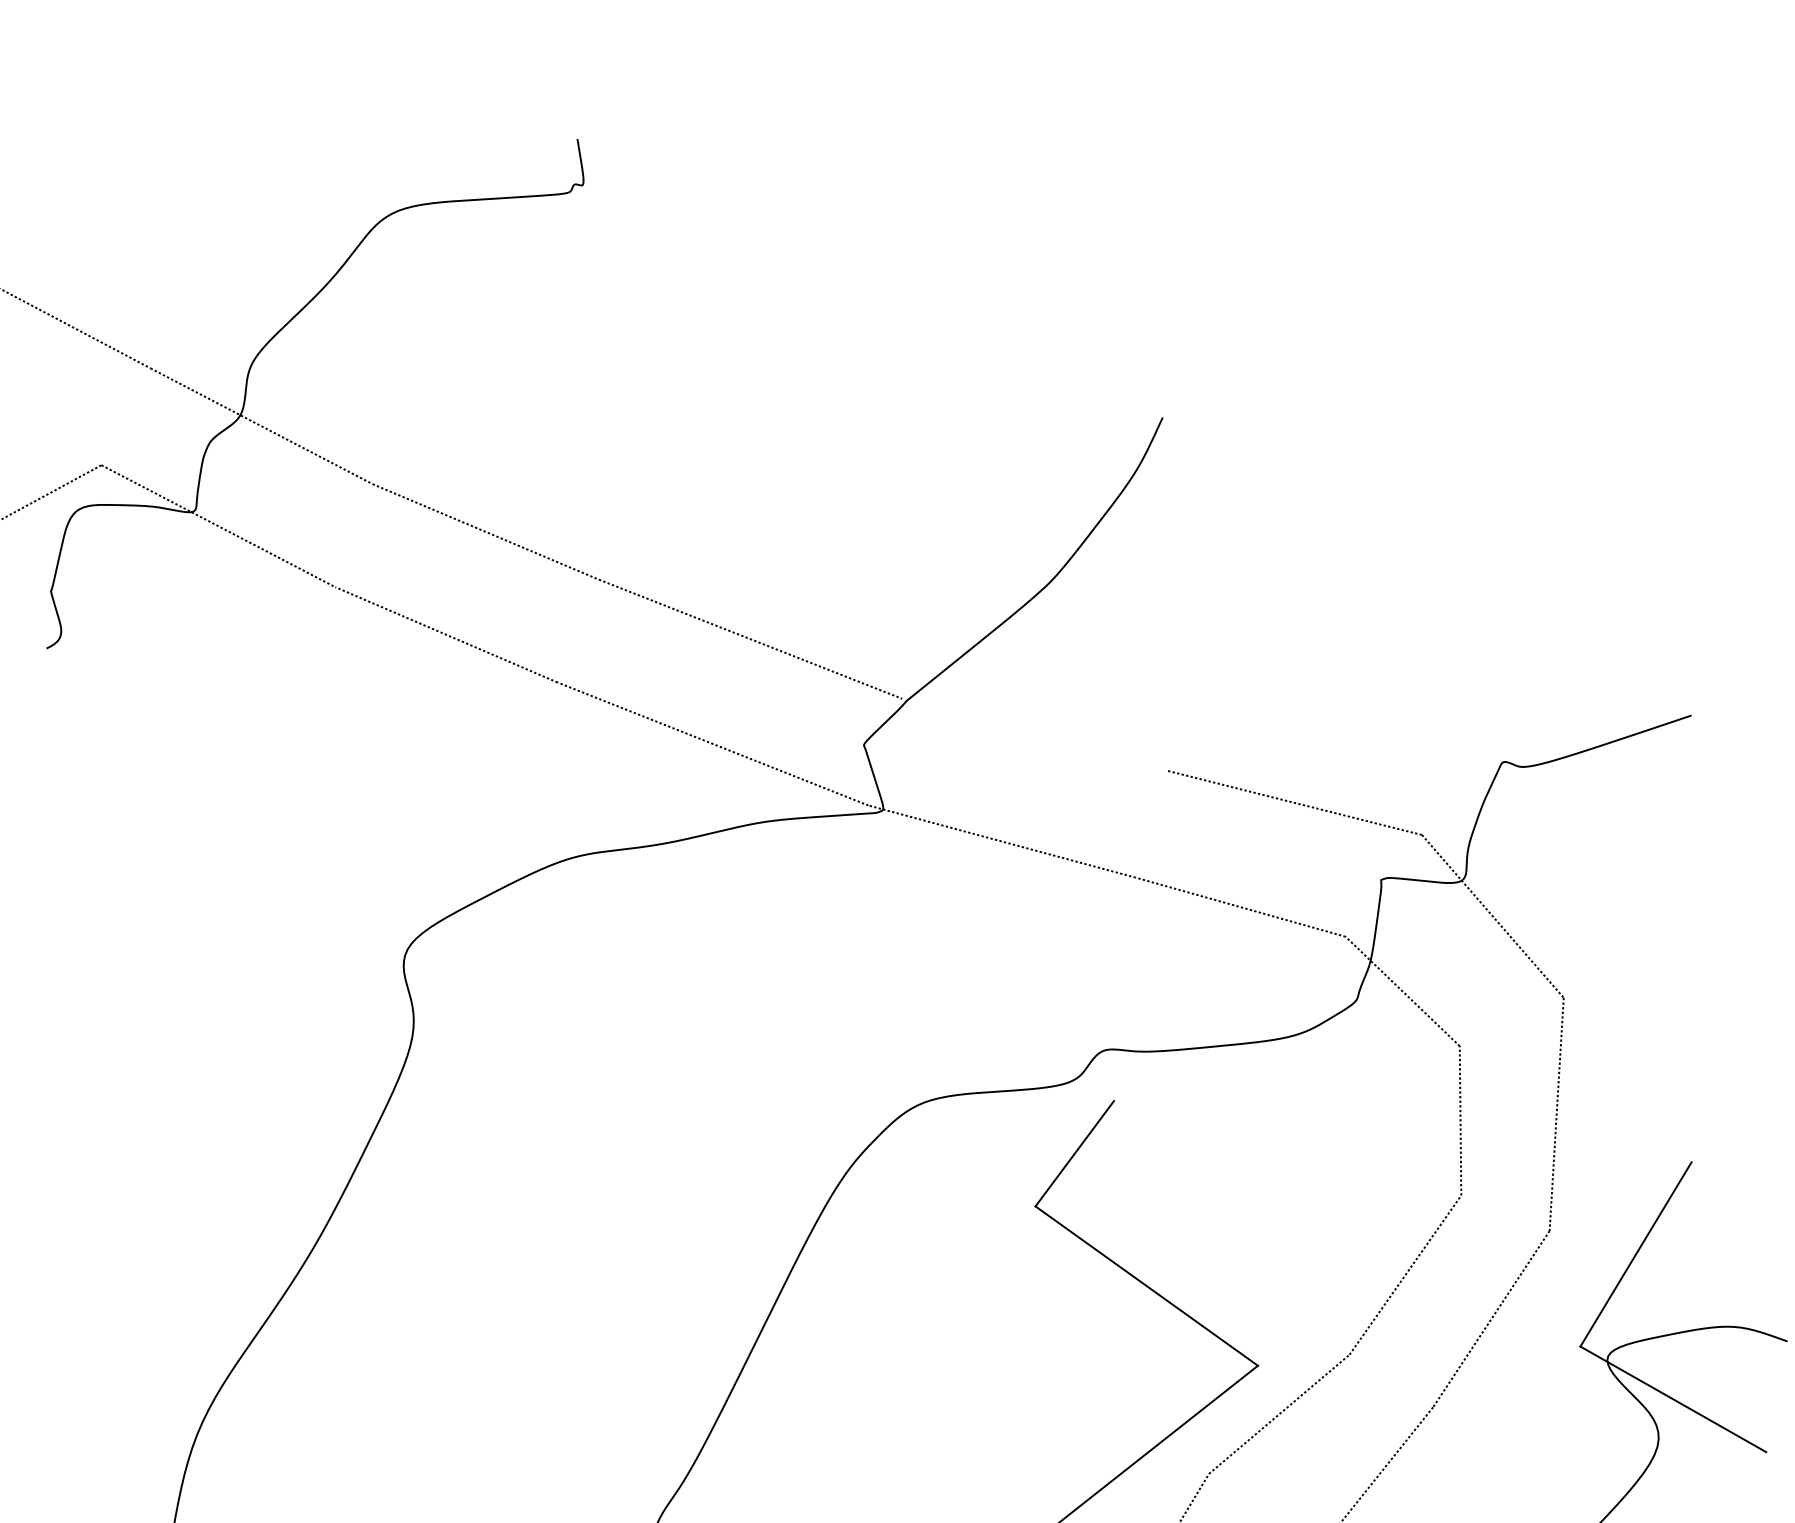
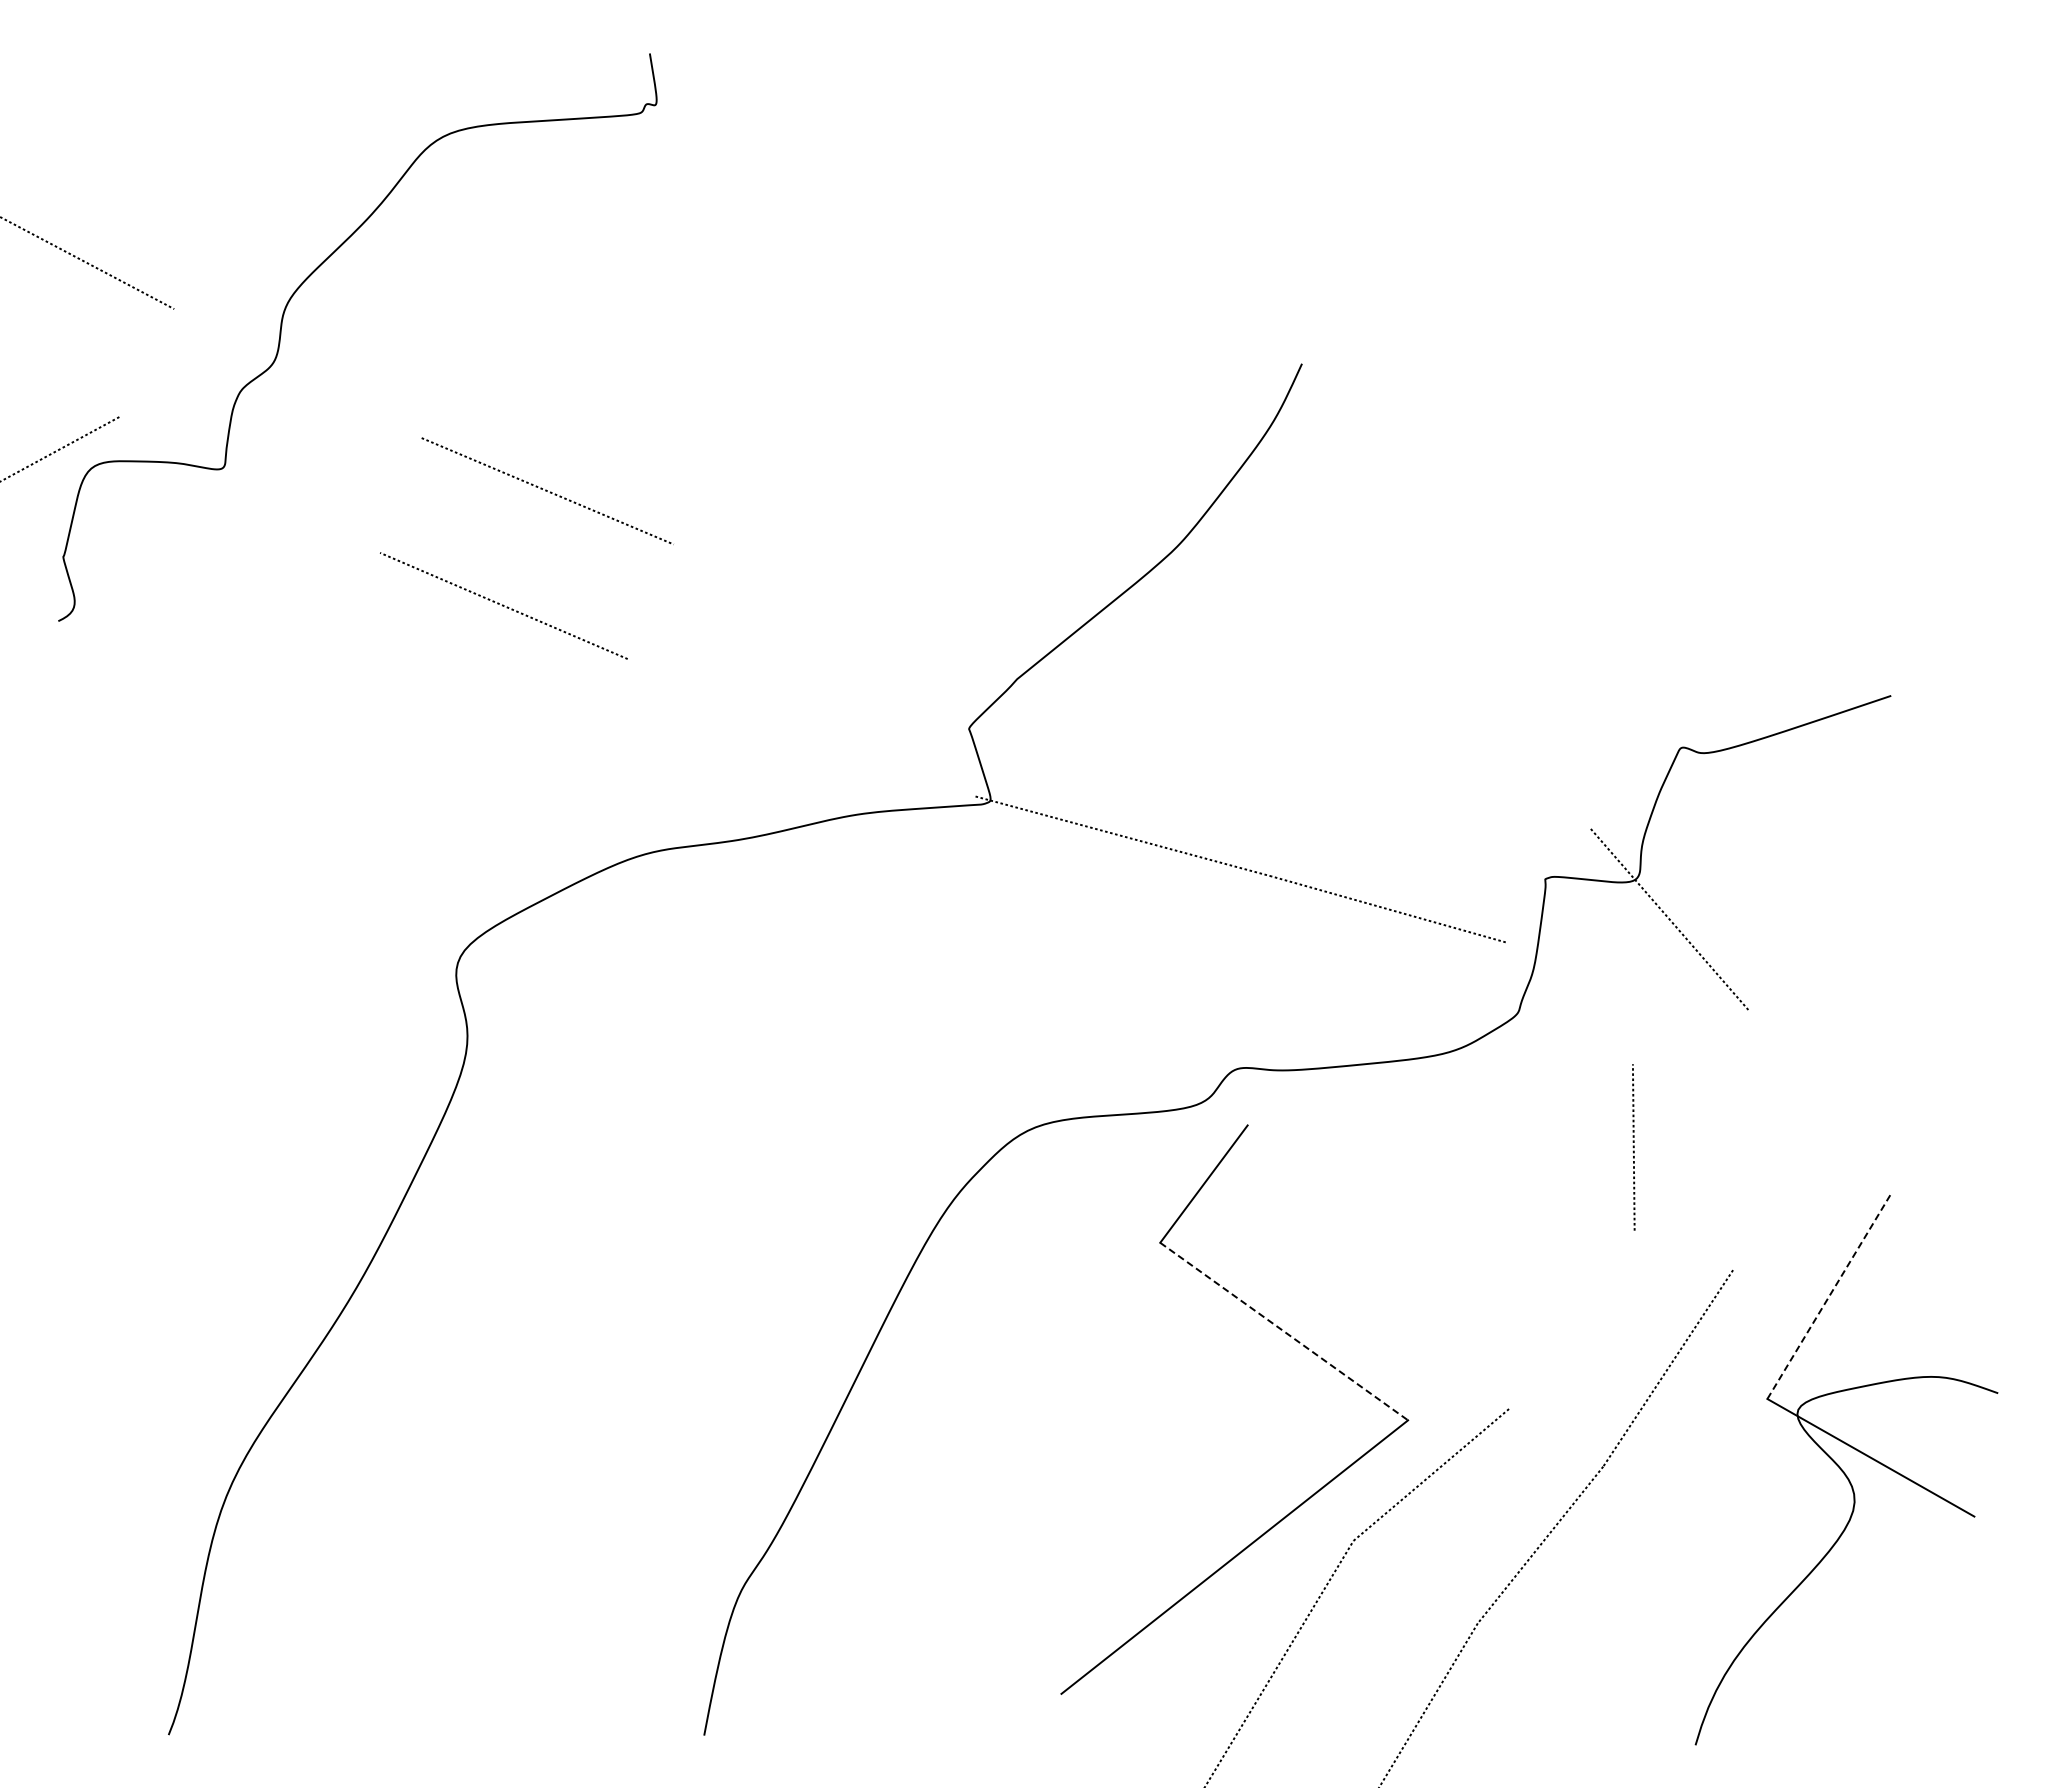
line: (261, 426) -> (297, 373), removed
line: (218, 525) -> (249, 484), removed
line: (750, 638) -> (842, 610), removed
line: (712, 743) -> (800, 727), removed
line: (1294, 802) -> (1448, 792), removed
line: (1401, 991) -> (1568, 1003), removed
line: (1556, 1114) -> (1740, 1140), removed
line: (1636, 1254) -> (1829, 1296), solid -> dashed
line: (1405, 1275) -> (1572, 1319), removed
line: (1147, 1286) -> (1284, 1331), solid -> dashed

